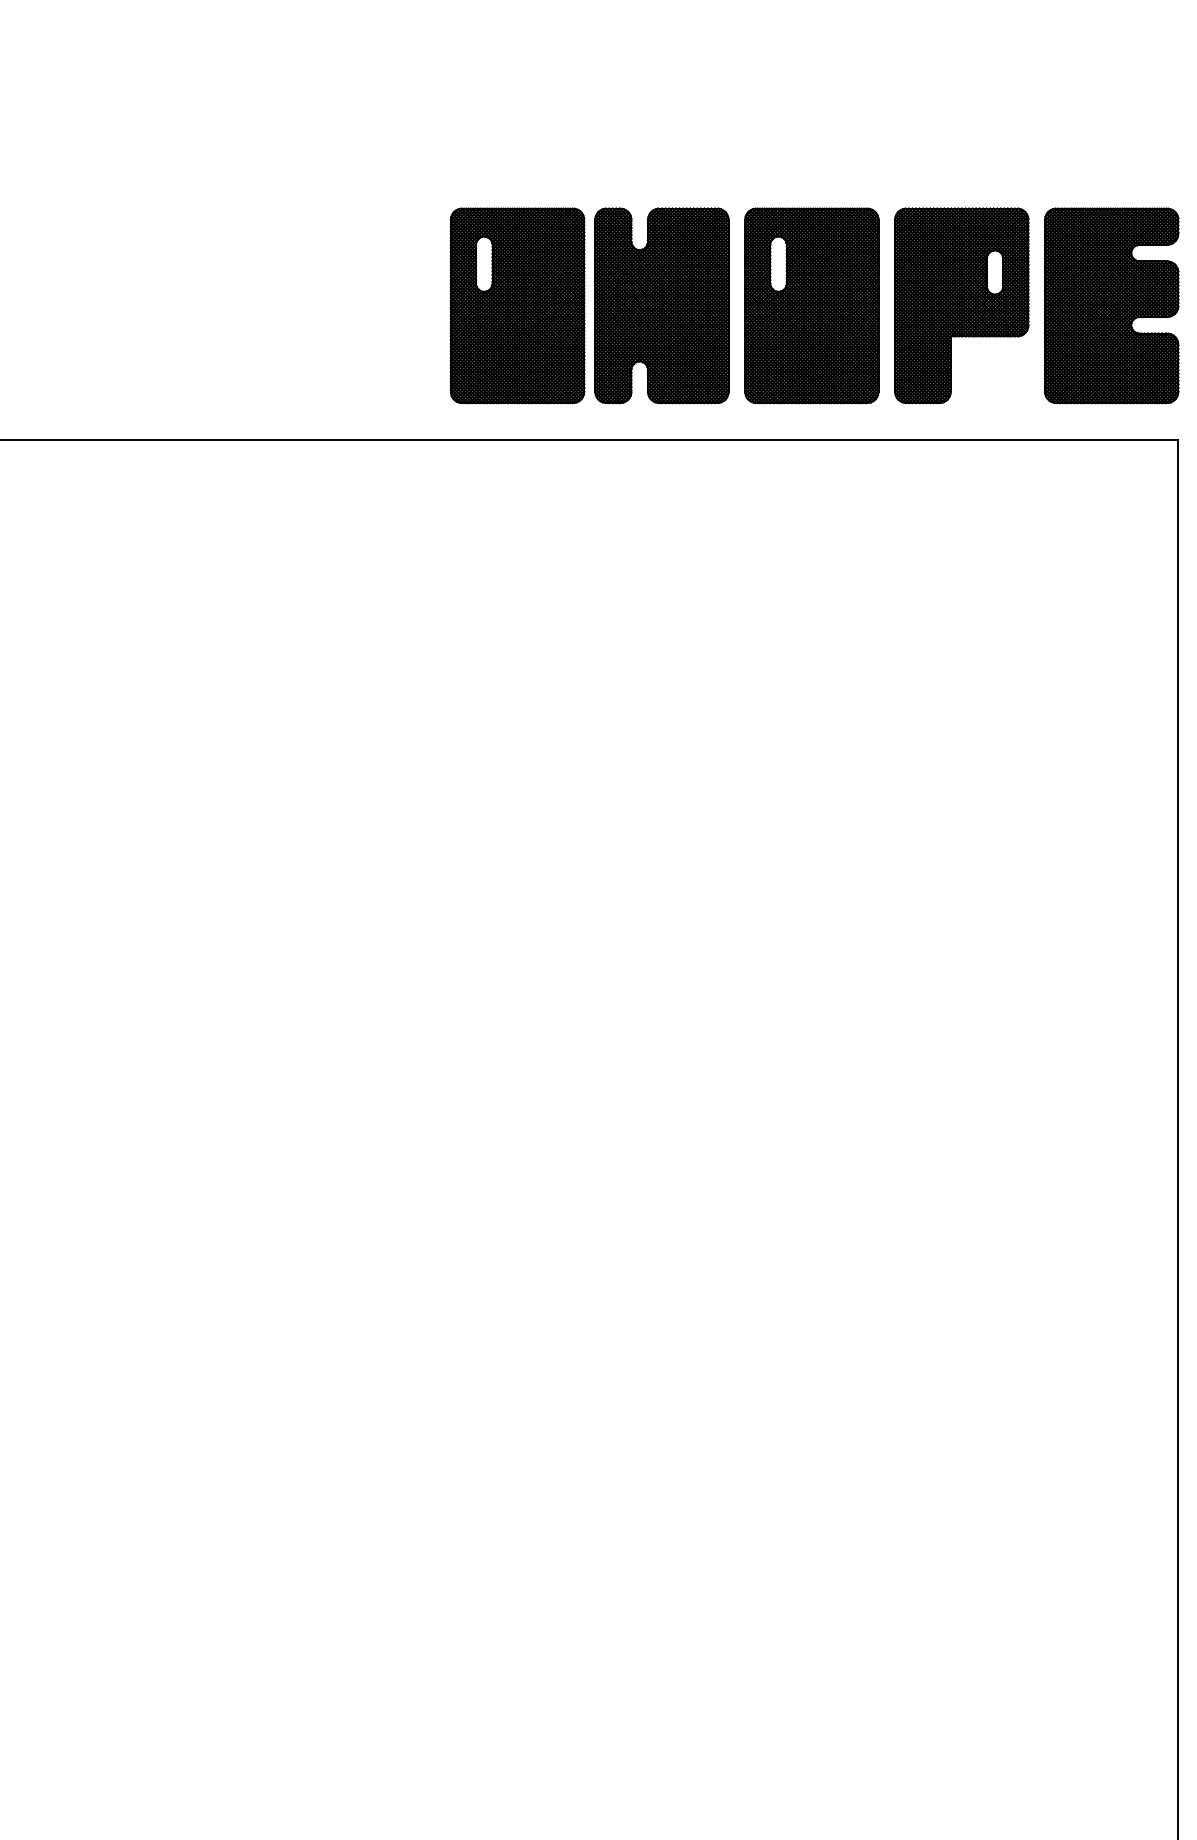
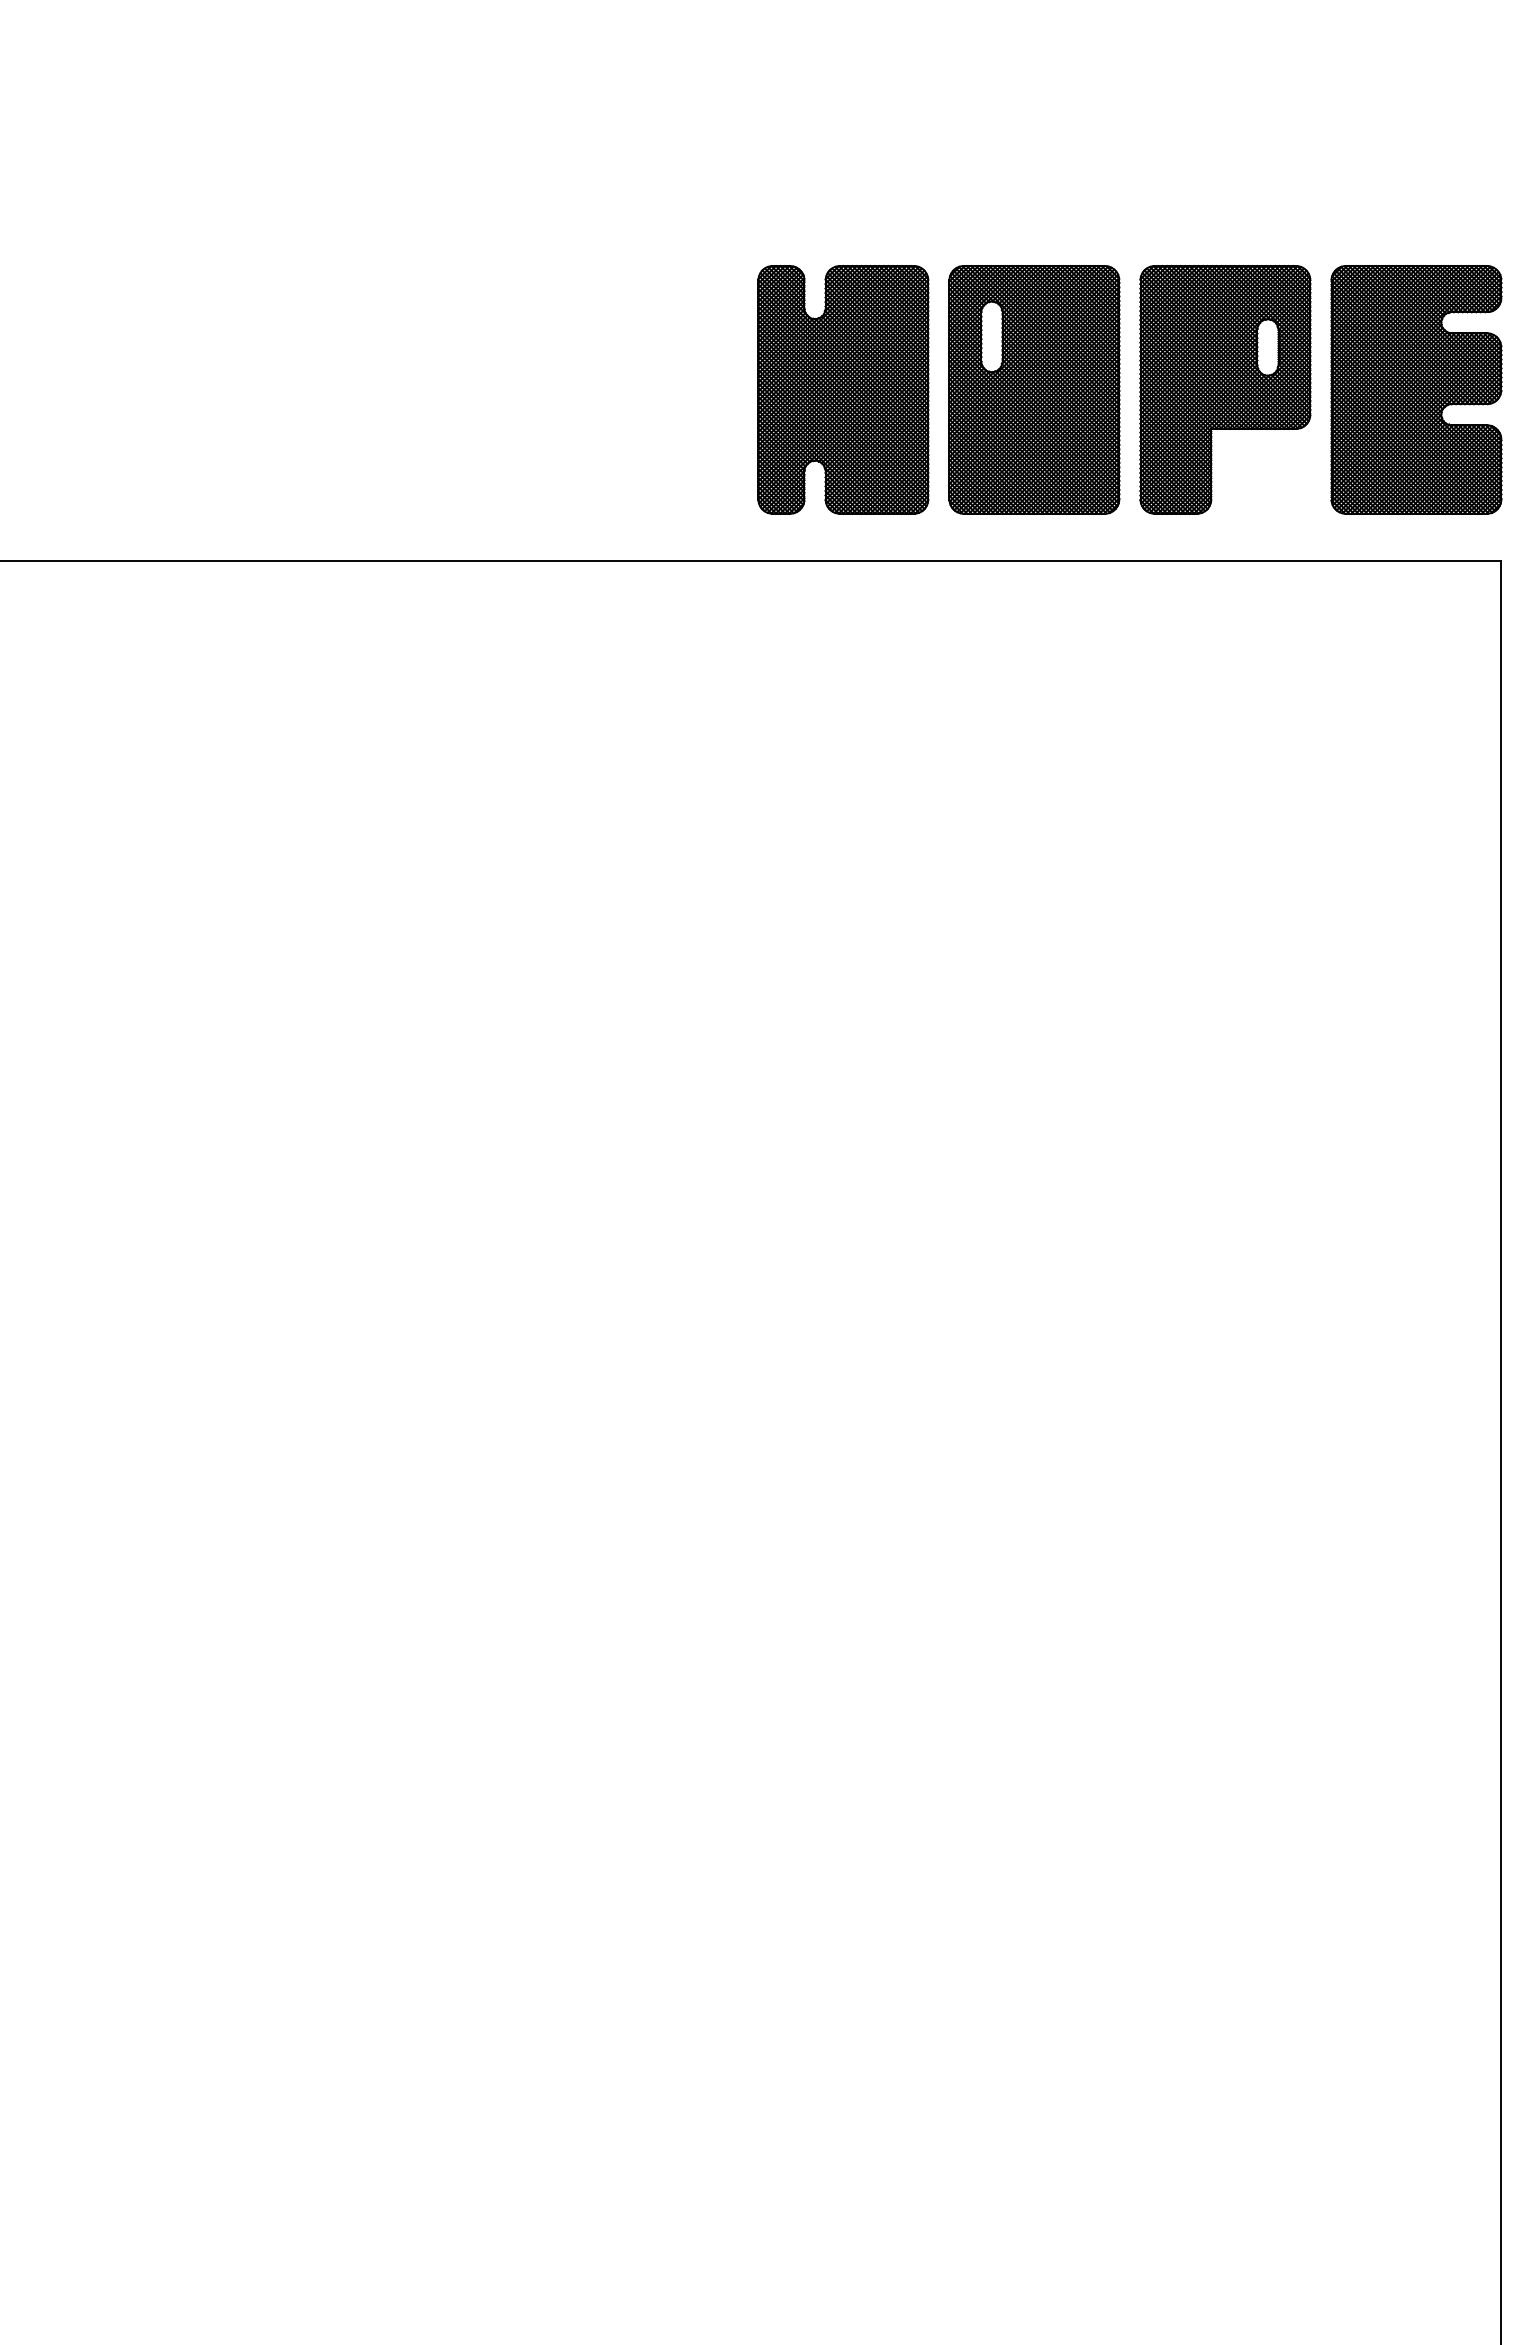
part: (517, 305) -> (659, 389), removed

